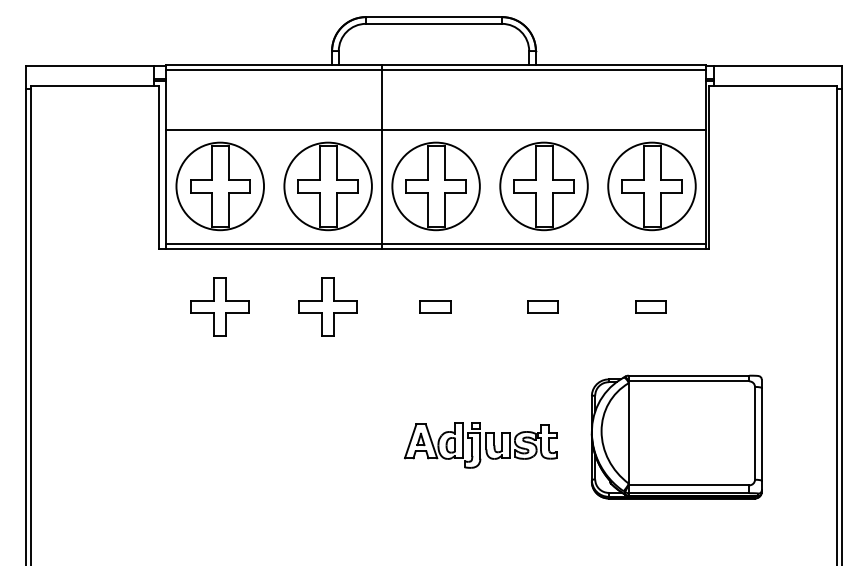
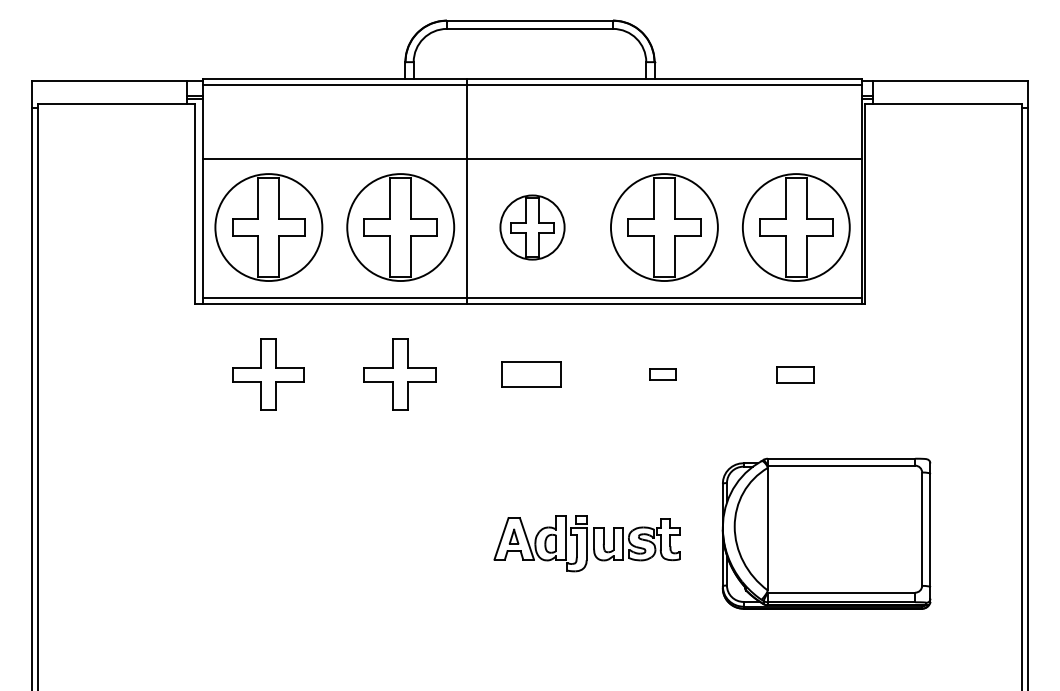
part: (435, 186) -> (531, 227), size x0.6
part: (435, 306) -> (531, 374), size x1.6
part: (542, 306) -> (662, 374), size x0.7

